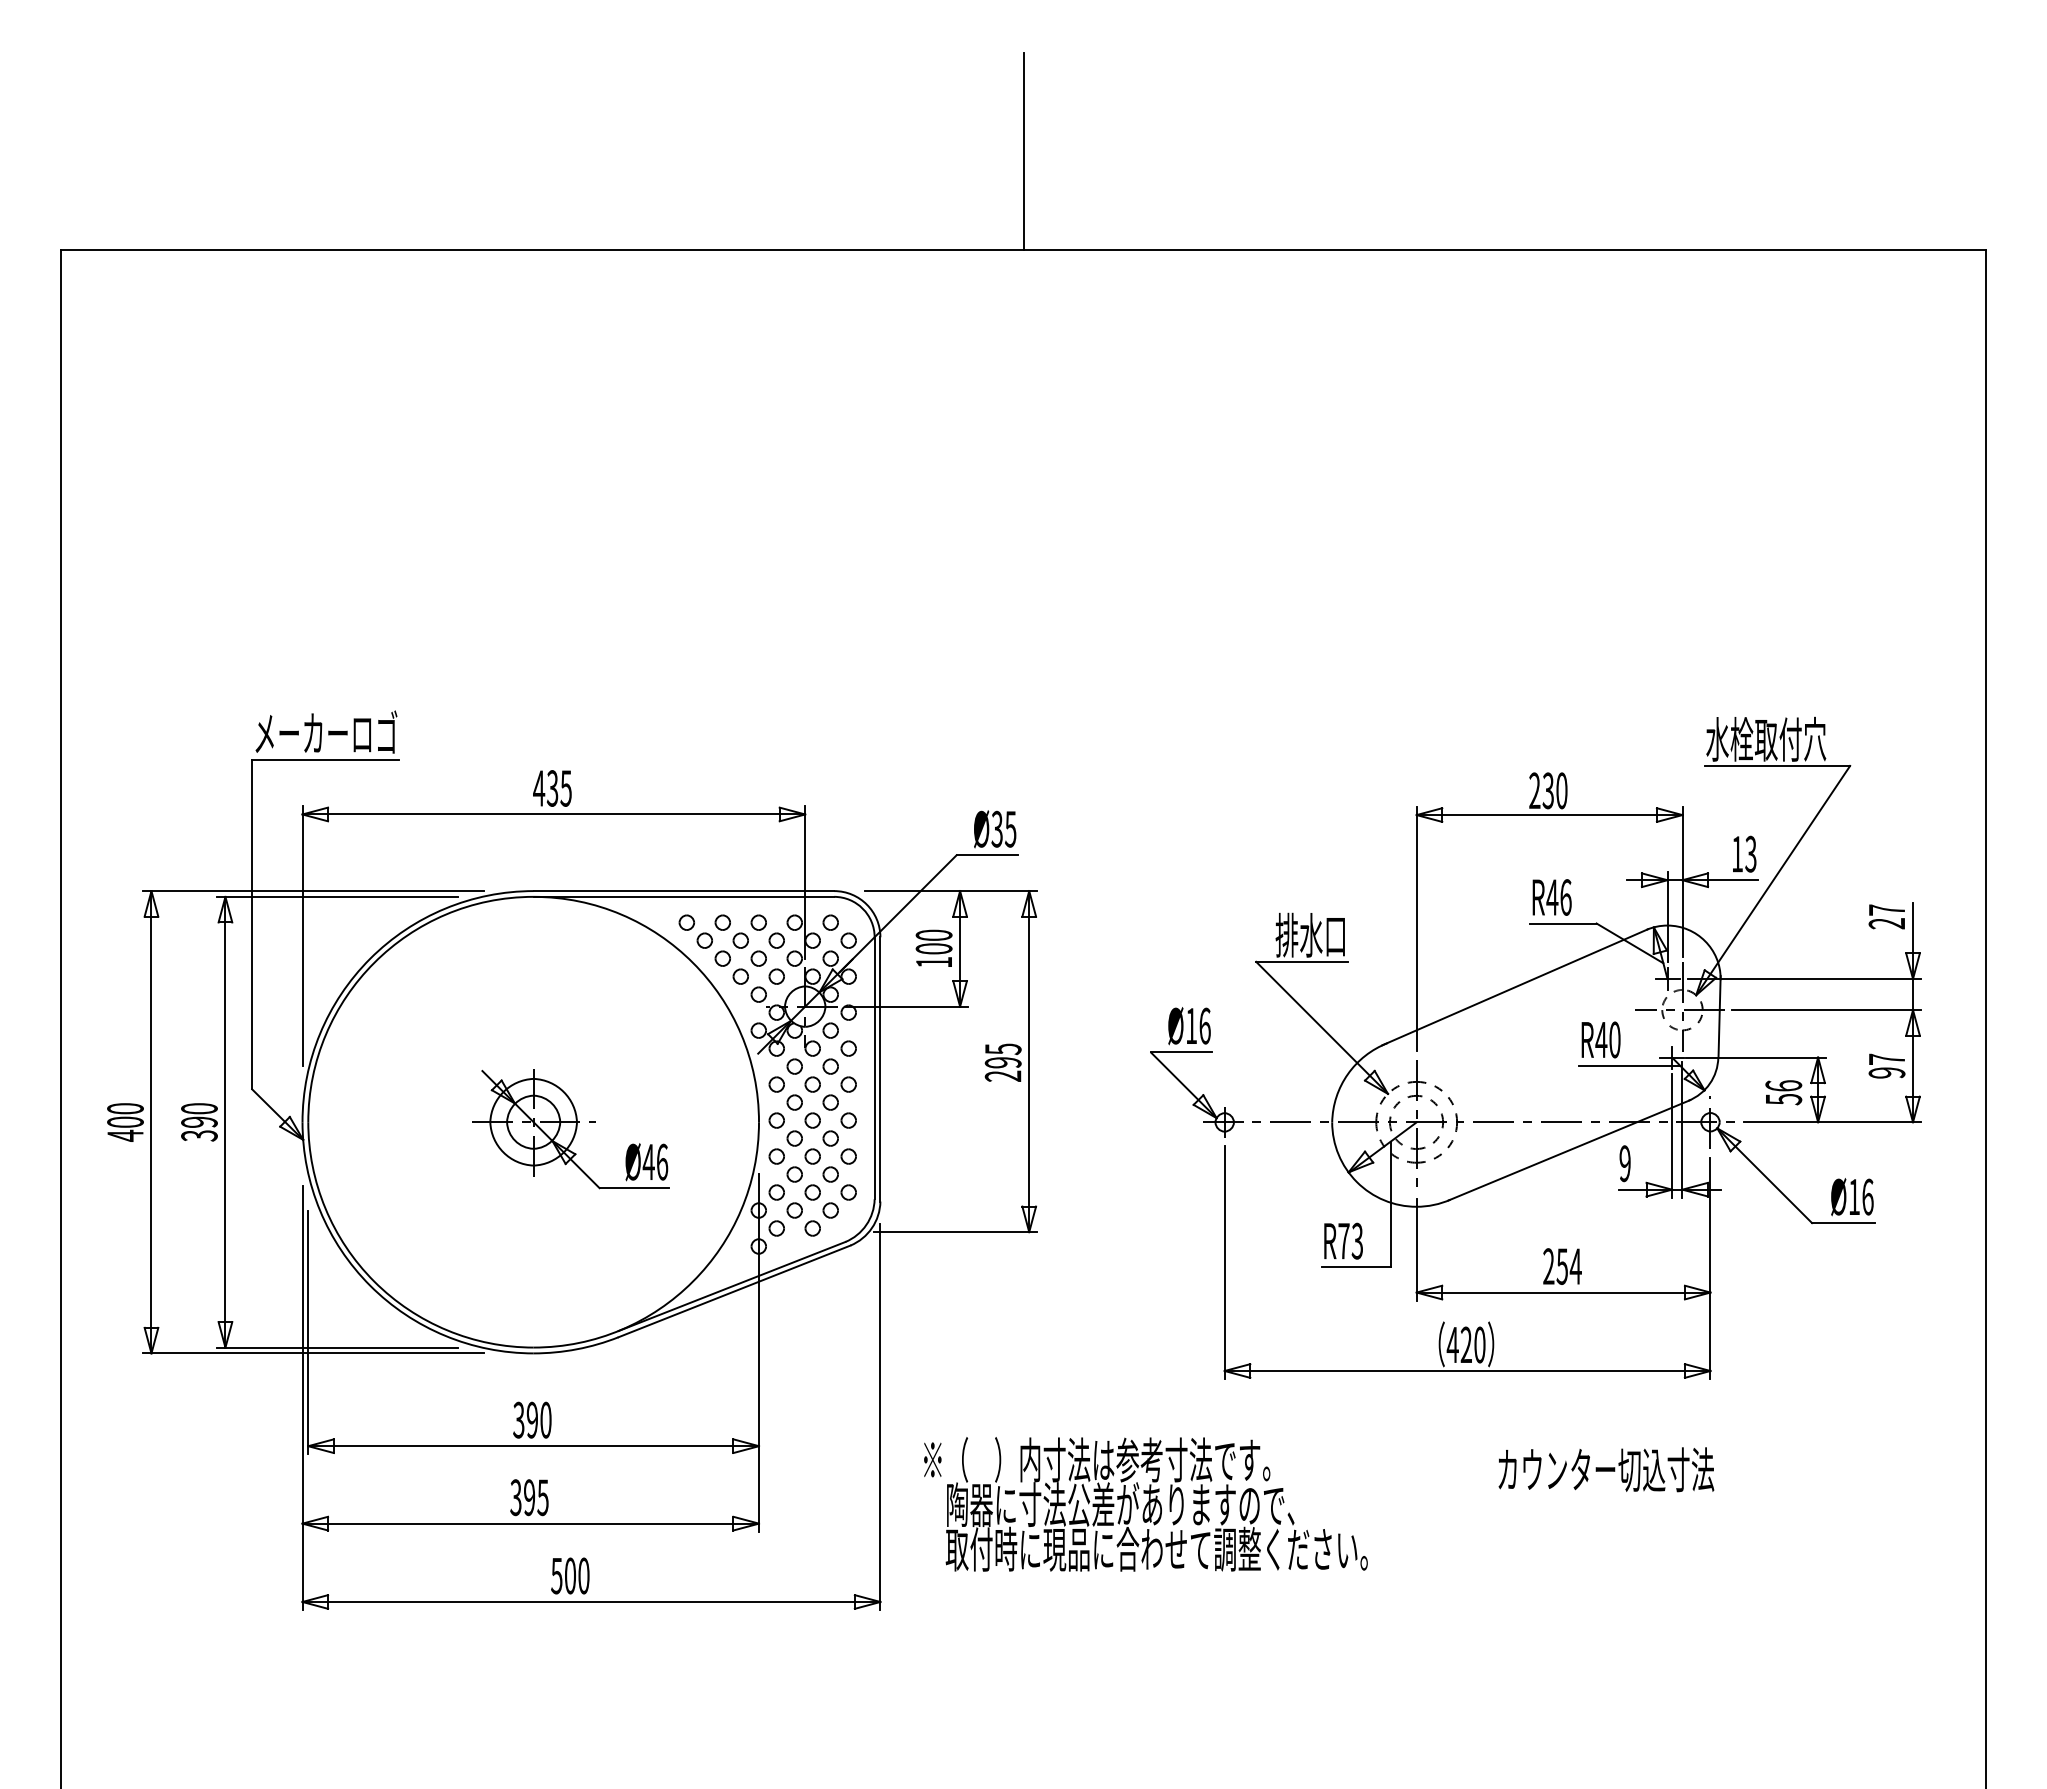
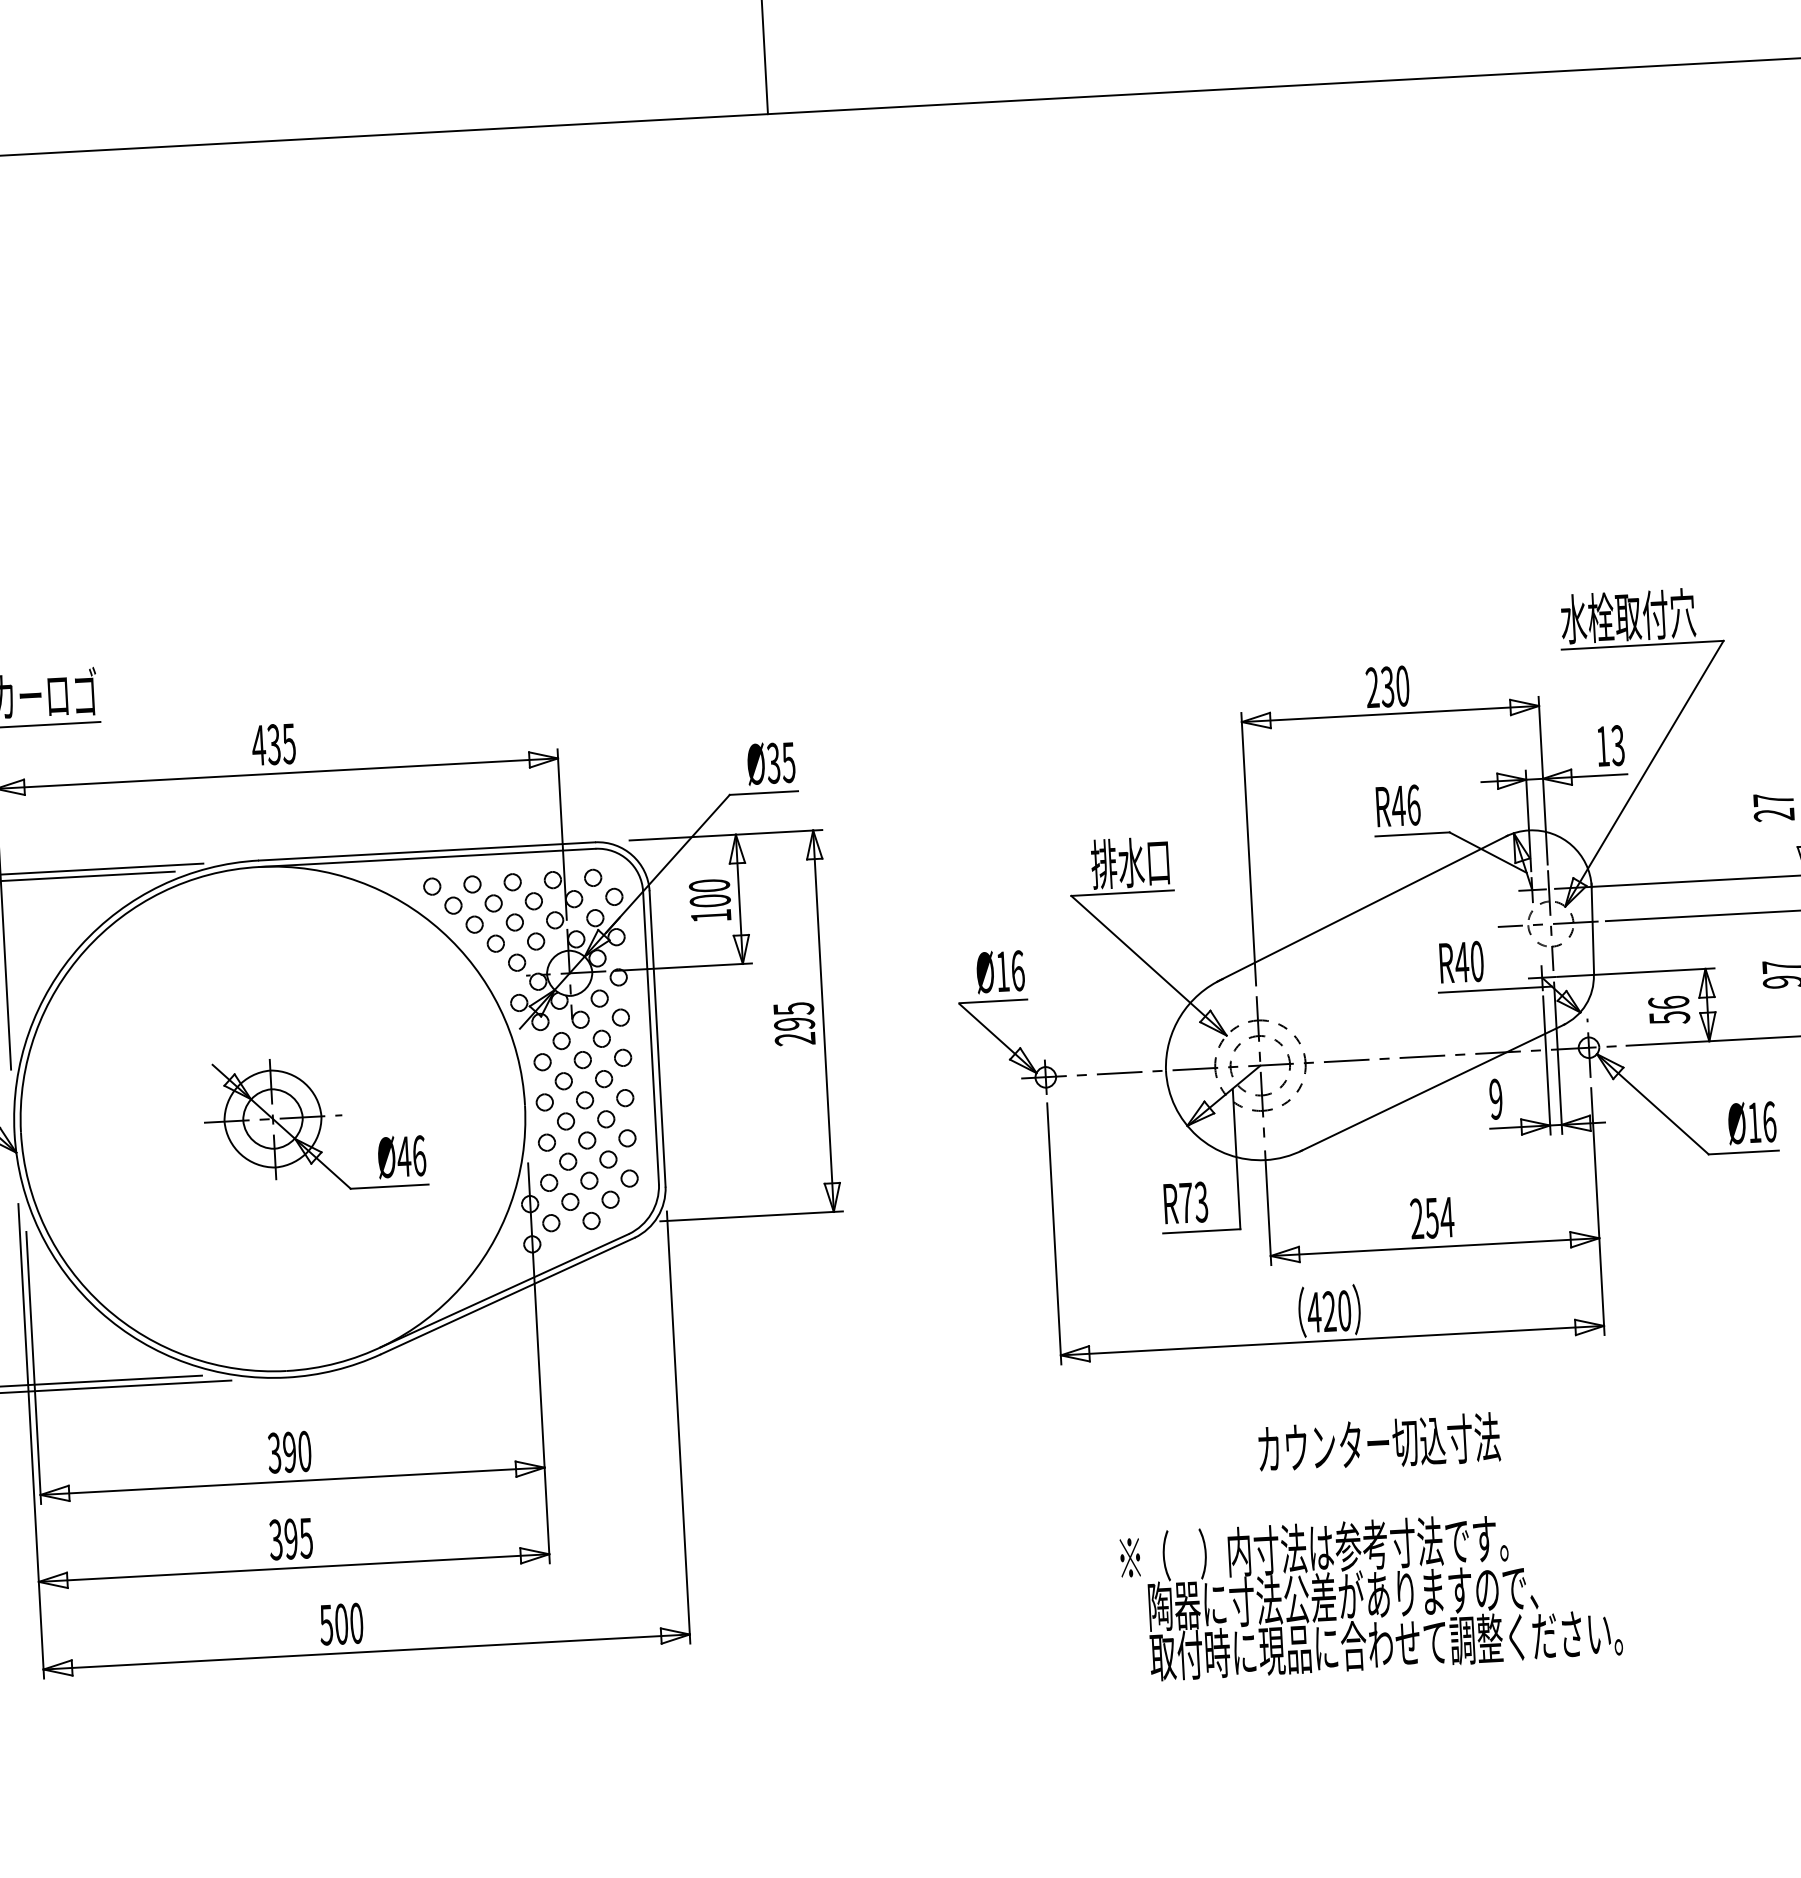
text: (1606, 1469) -> (1379, 1442), moved
text: (1145, 1504) -> (1370, 1594), moved

